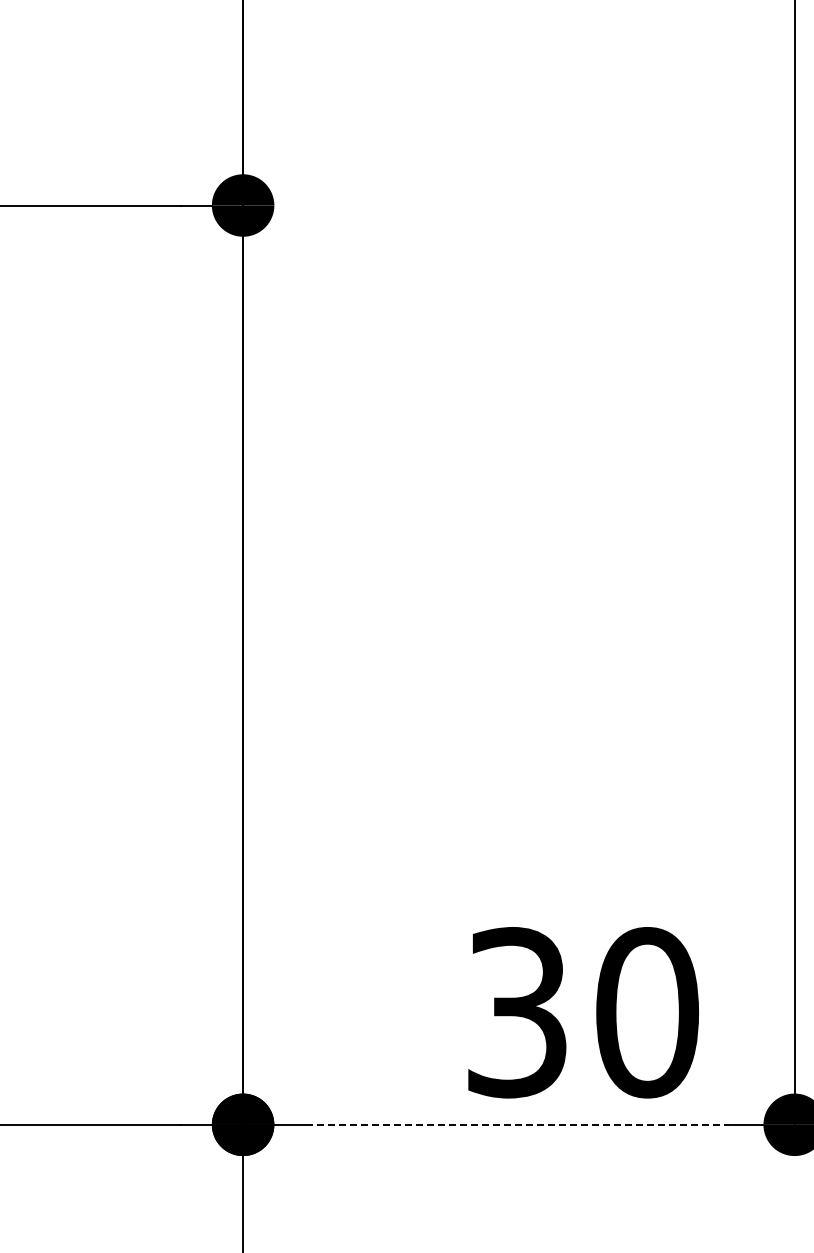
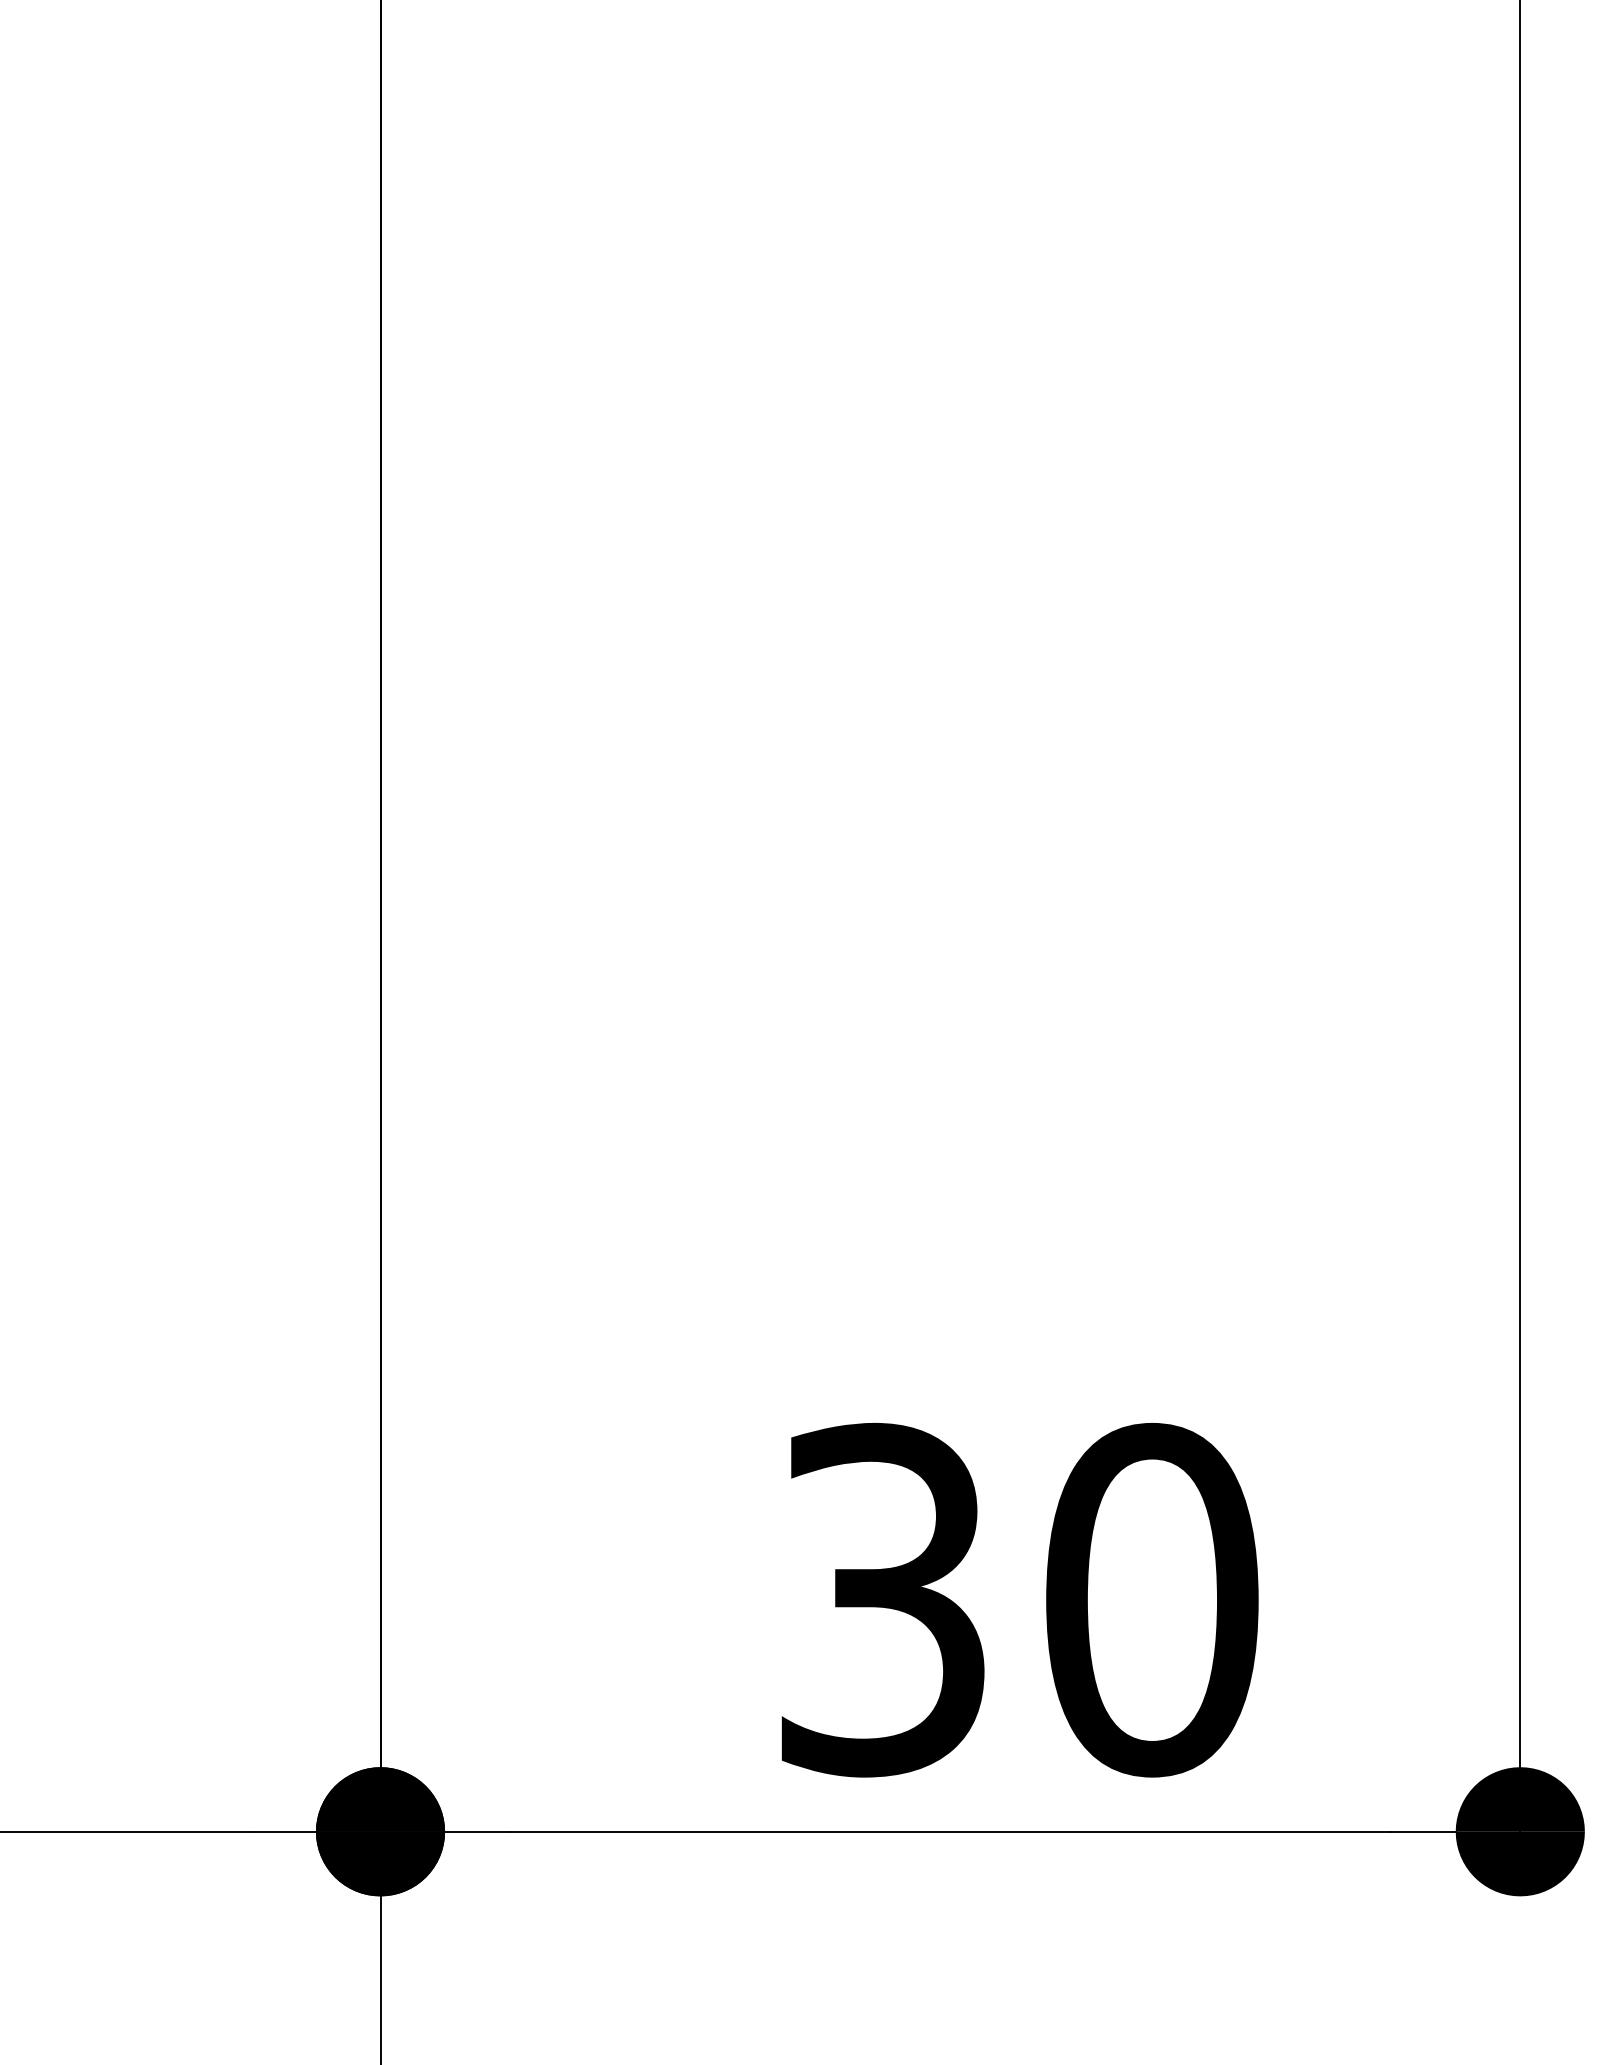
text: (583, 1012) -> (1019, 1599), moved
line: (519, 1124) -> (951, 1831), dashed -> solid

